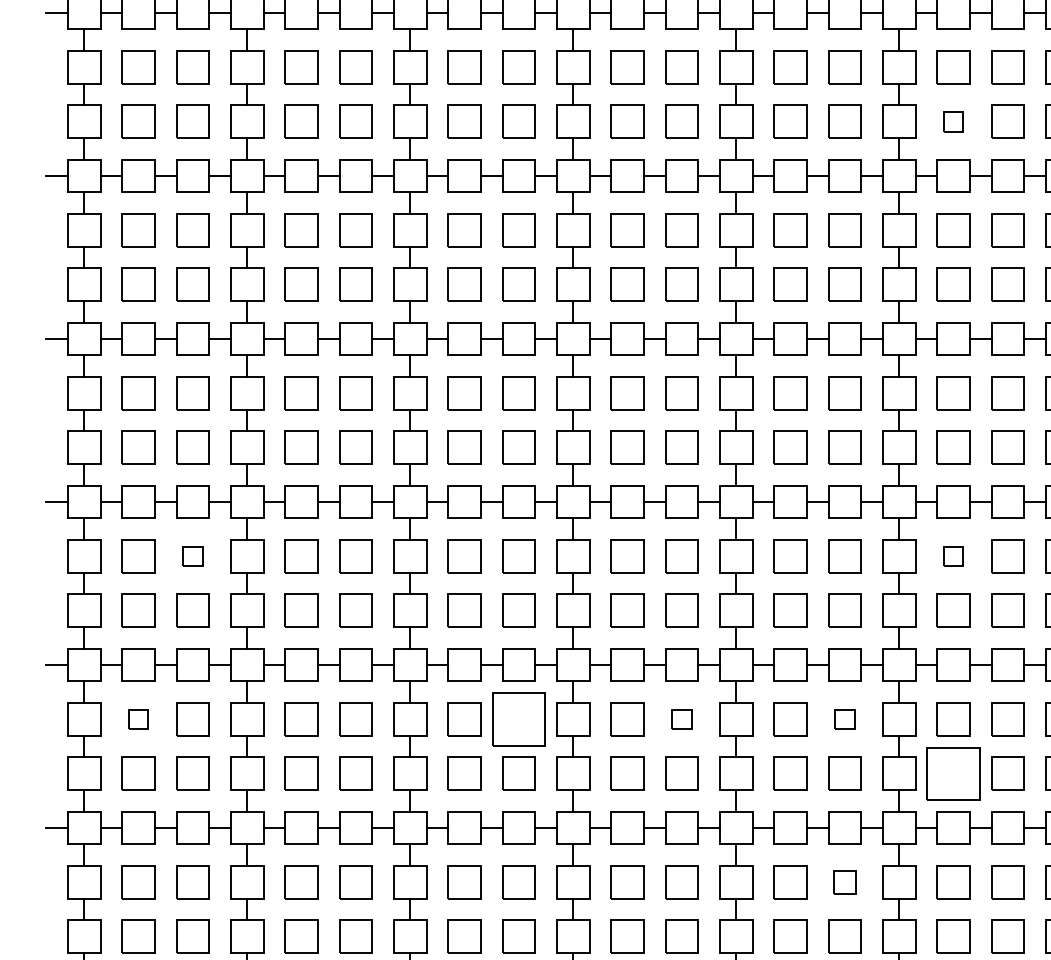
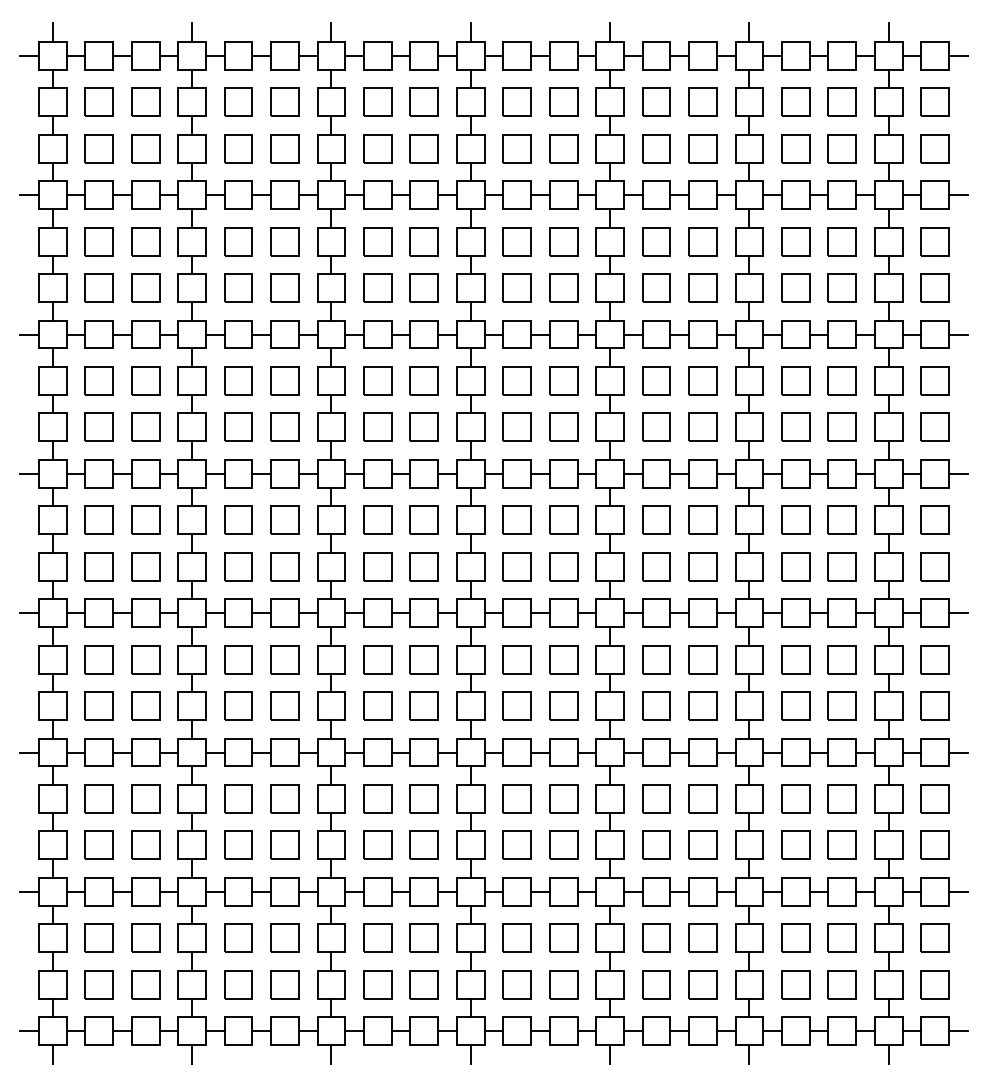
part: (953, 121) -> (795, 287), size x1.67
part: (192, 556) -> (145, 659), size x1.67
part: (953, 556) -> (795, 659), size x1.67
part: (137, 718) -> (98, 798), size x1.67
part: (517, 718) -> (423, 798), size x0.62
part: (681, 718) -> (563, 798), size x1.67
part: (844, 718) -> (702, 798), size x1.67
part: (953, 772) -> (795, 844), size x0.62
part: (844, 881) -> (702, 937), size x1.43

